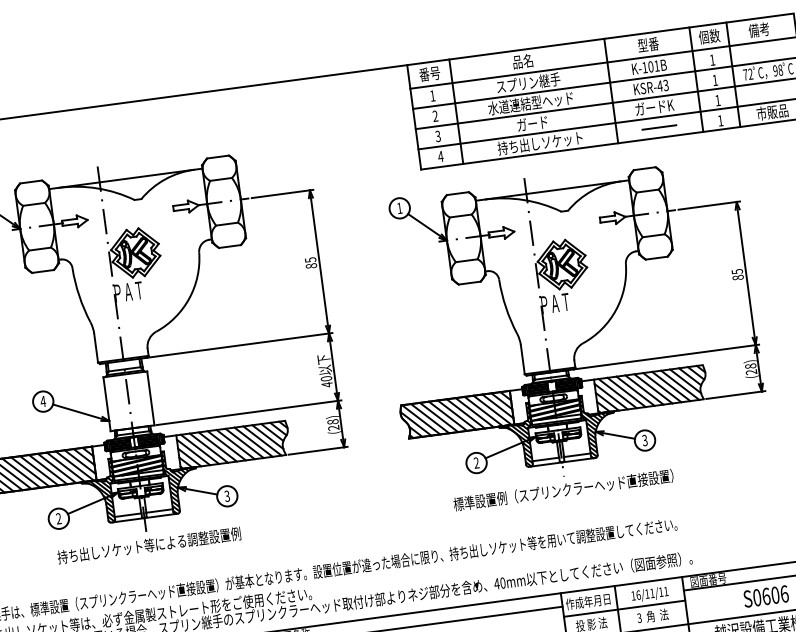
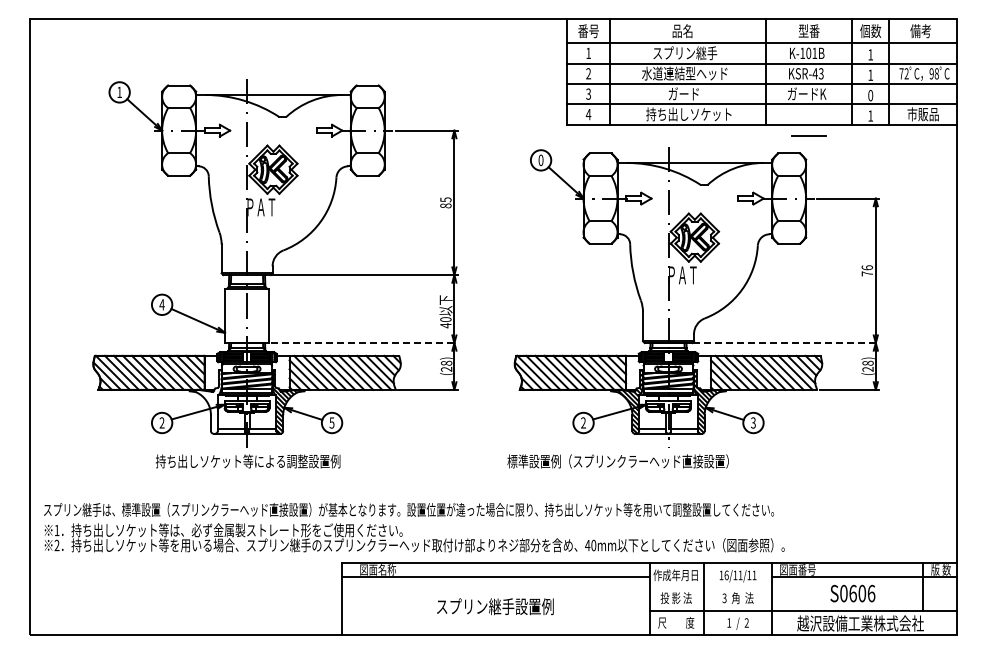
text: (717, 100) -> (870, 95), 1 -> 0
line: (658, 127) -> (808, 135), moved
text: (399, 208) -> (540, 160), 1 -> 0
text: (737, 274) -> (867, 270), 85 -> 76
line: (667, 357) -> (786, 343), solid -> dashed
line: (249, 413) -> (365, 343), solid -> dashed
text: (562, 490) -> (617, 461), moved
hatch: (100, 492) -> (206, 402), removed
text: (226, 494) -> (331, 421), 3 -> 5
line: (624, 608) -> (710, 586), removed

